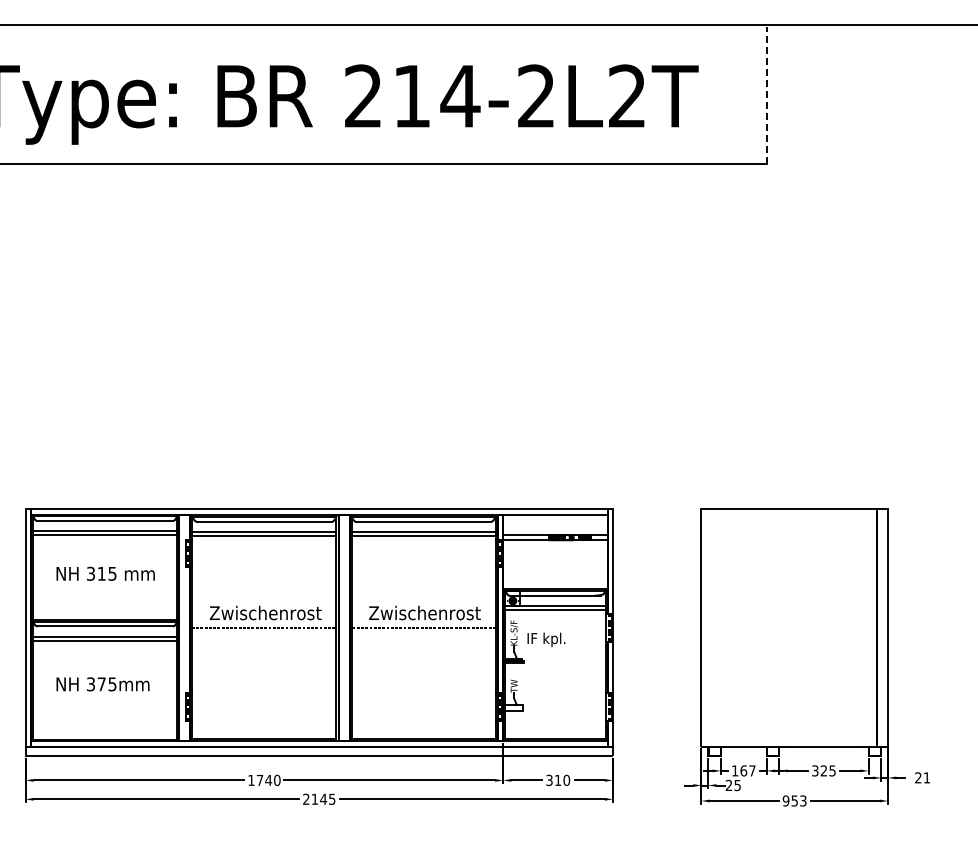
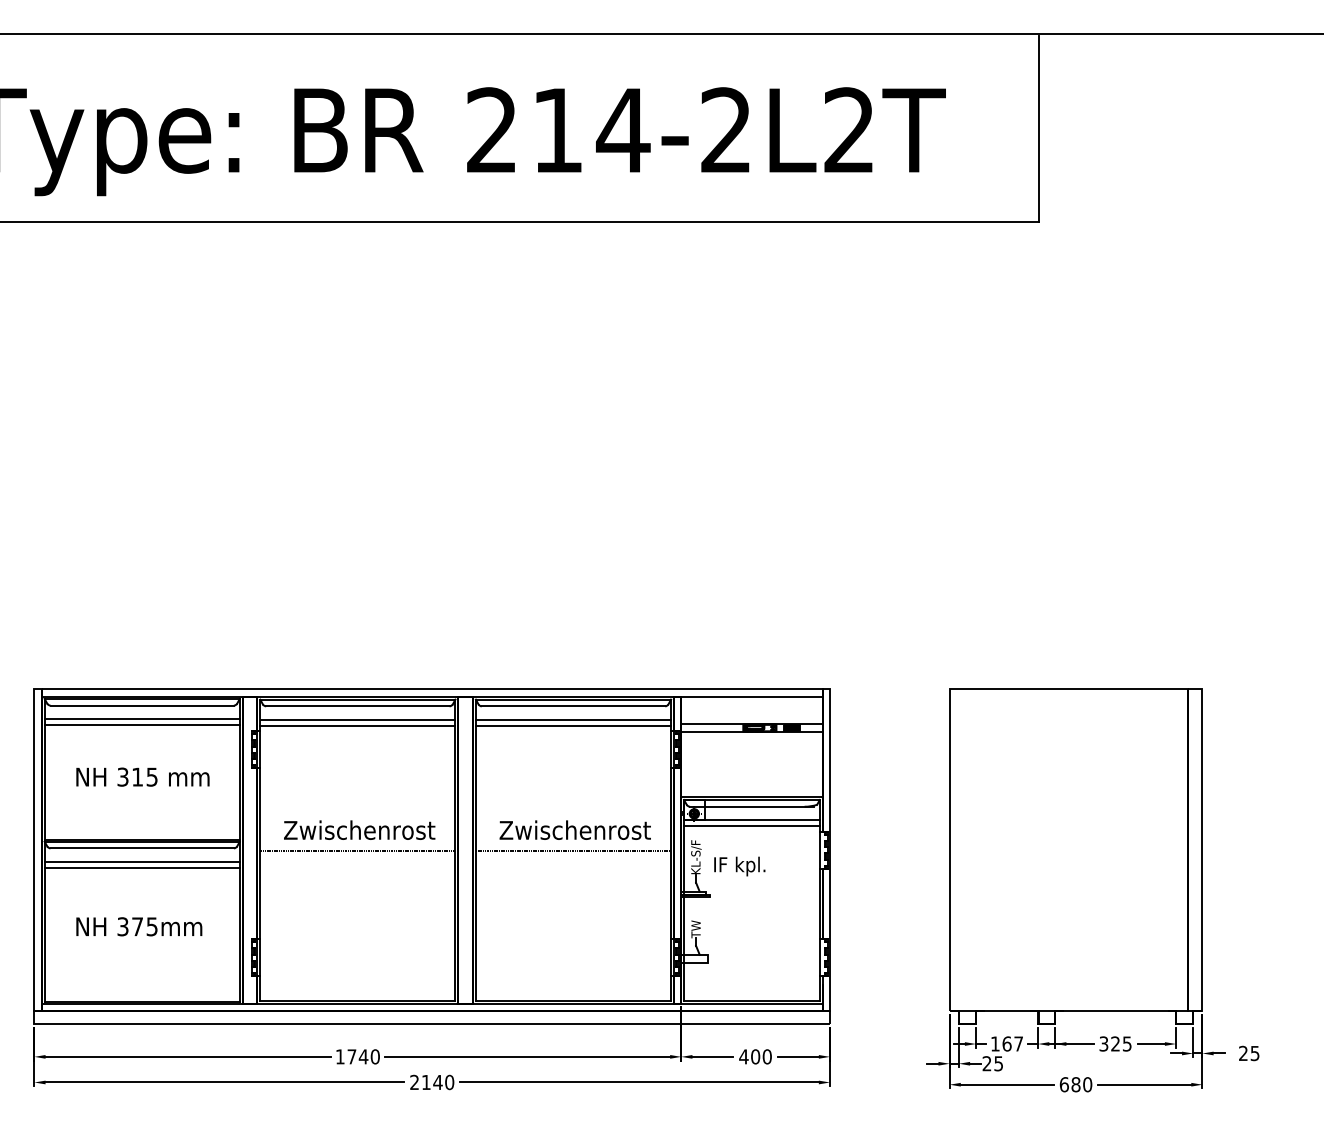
line: (767, 95) -> (1039, 129), dashed -> solid
text: (926, 777) -> (1254, 1052), 21 -> 25
text: (553, 780) -> (749, 1056), 310 -> 400
text: (331, 798) -> (448, 1081), 2145 -> 2140
text: (794, 800) -> (1075, 1084), 953 -> 680

